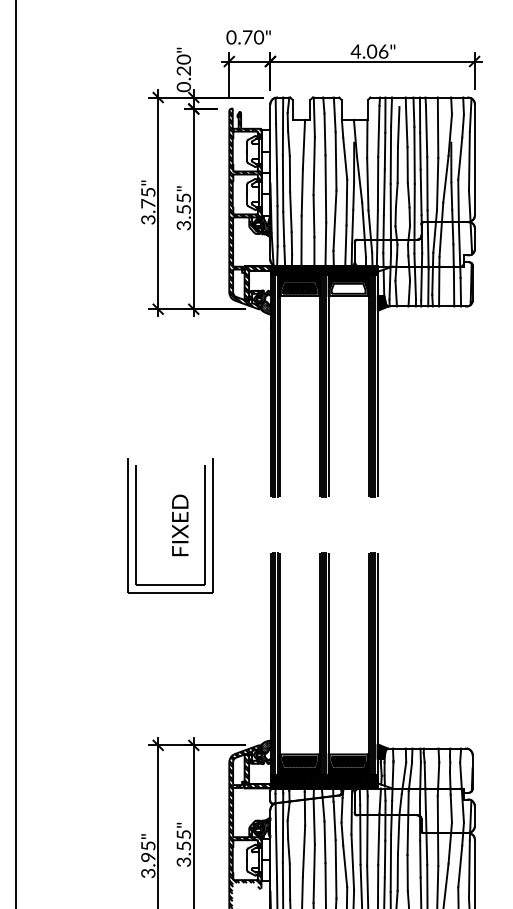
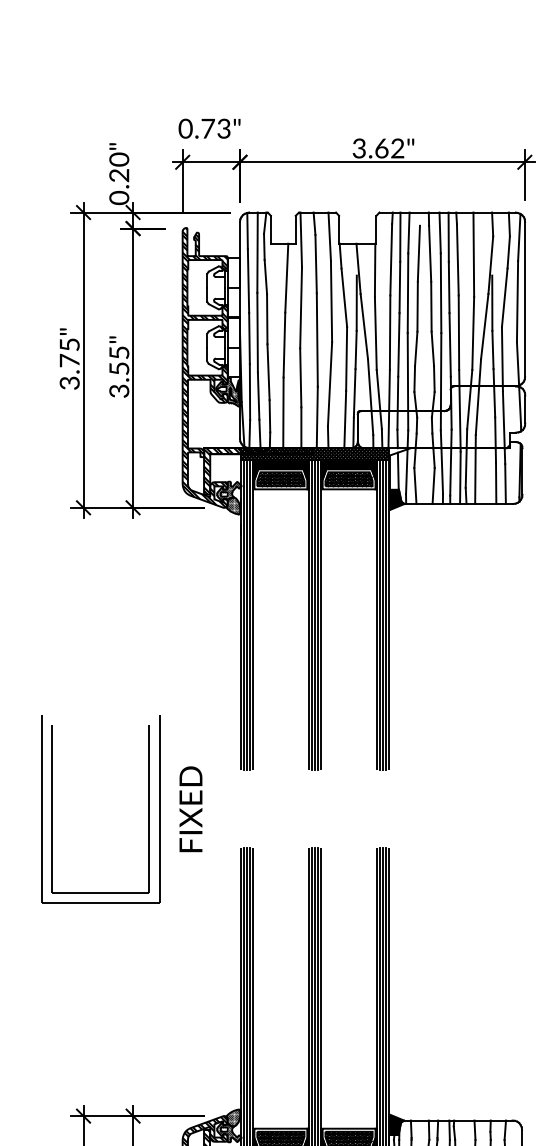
text: (259, 37) -> (224, 128), 0.70" -> 0.73"
text: (369, 51) -> (378, 148), 4.06" -> 3.62"
hatch: (348, 288) -> (348, 478), added
text: (180, 525) -> (191, 809), moved

